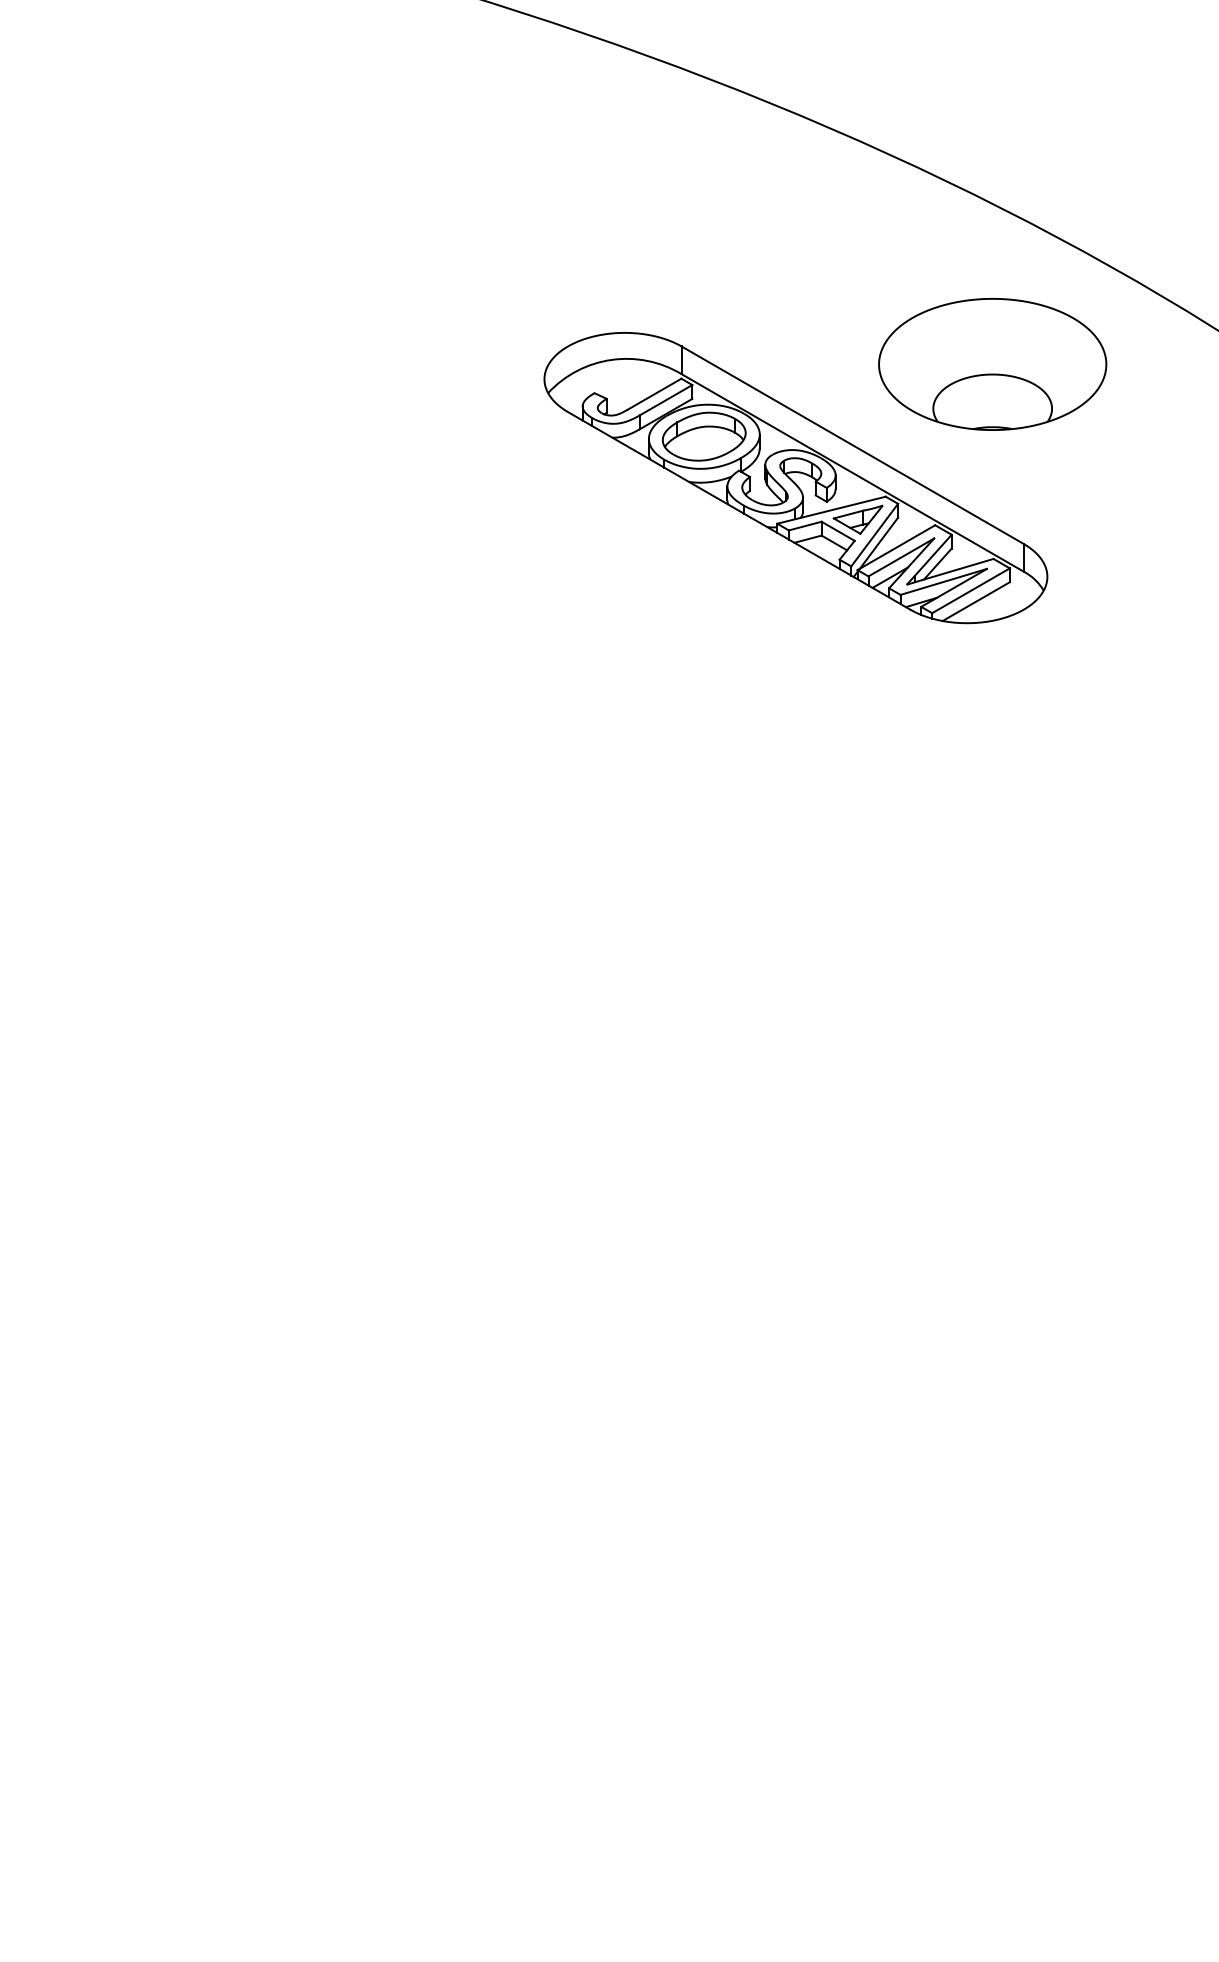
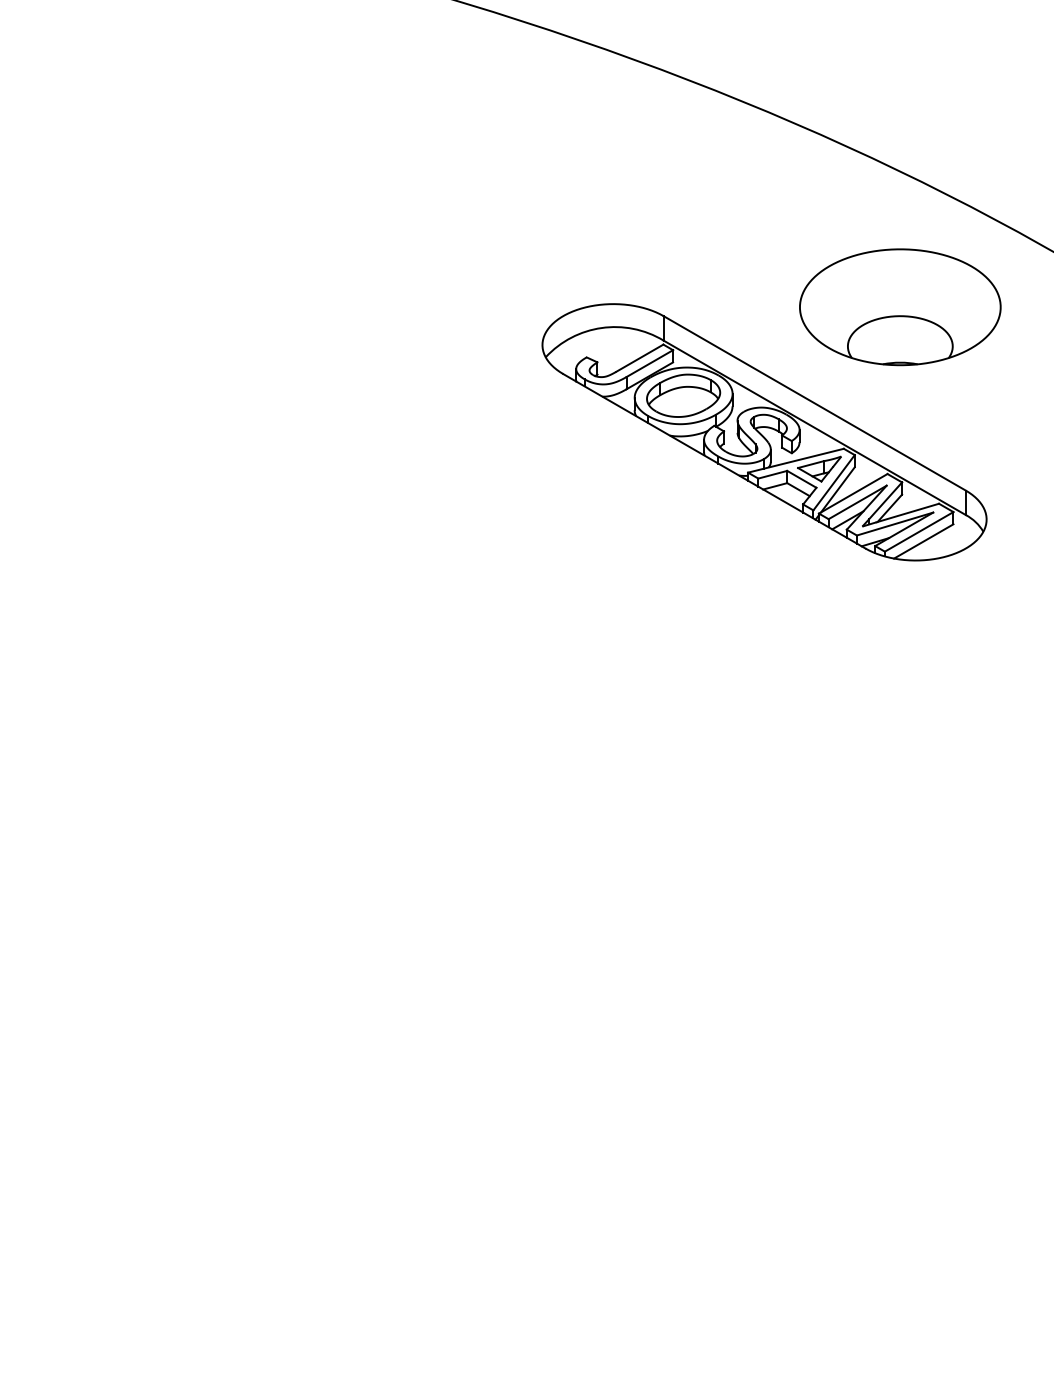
part: (992, 364) -> (900, 307), moved

